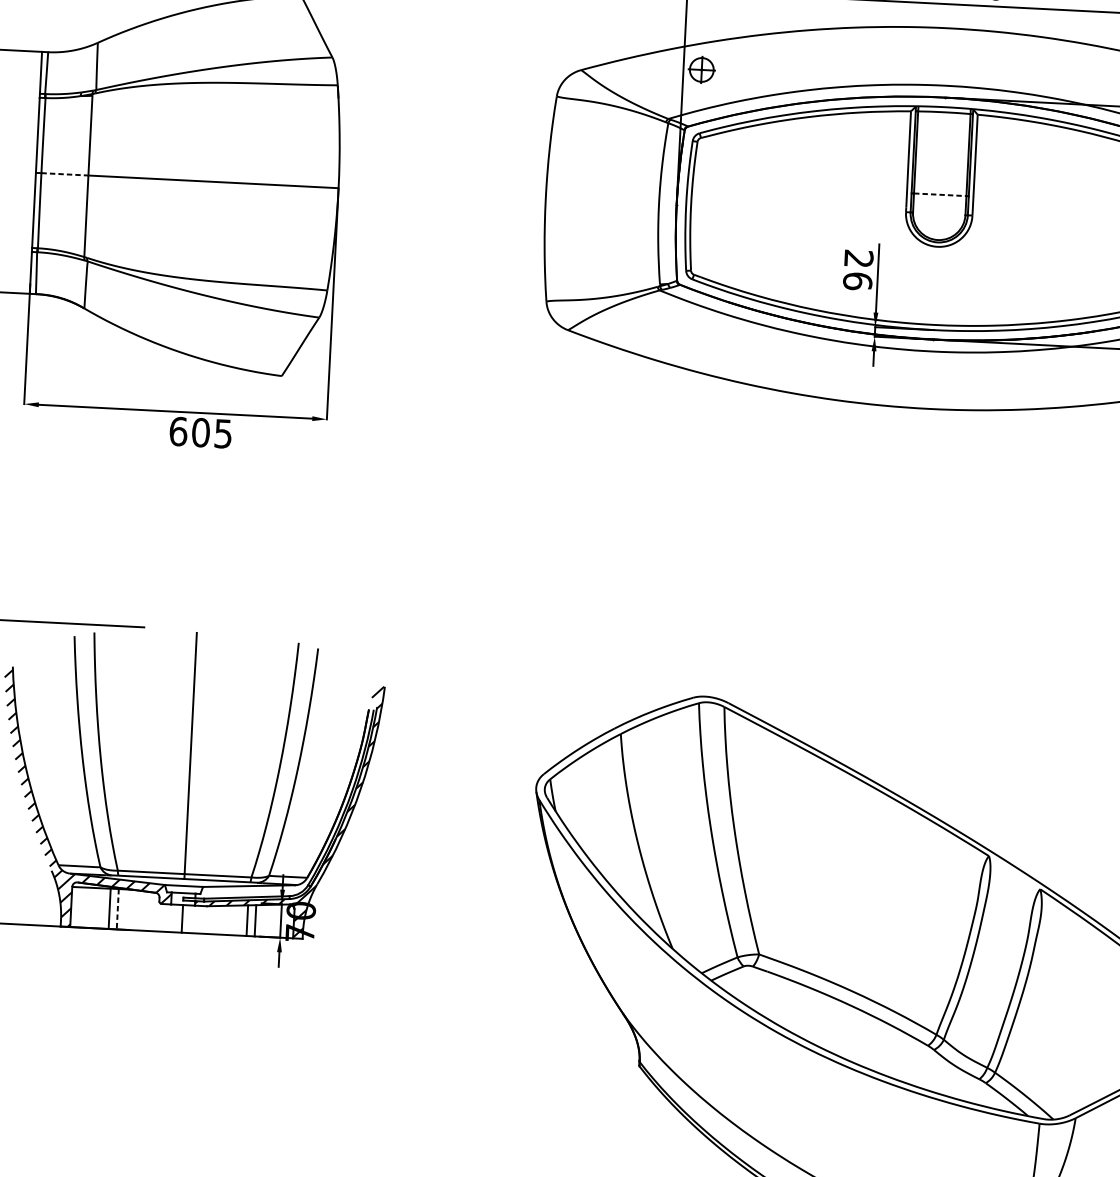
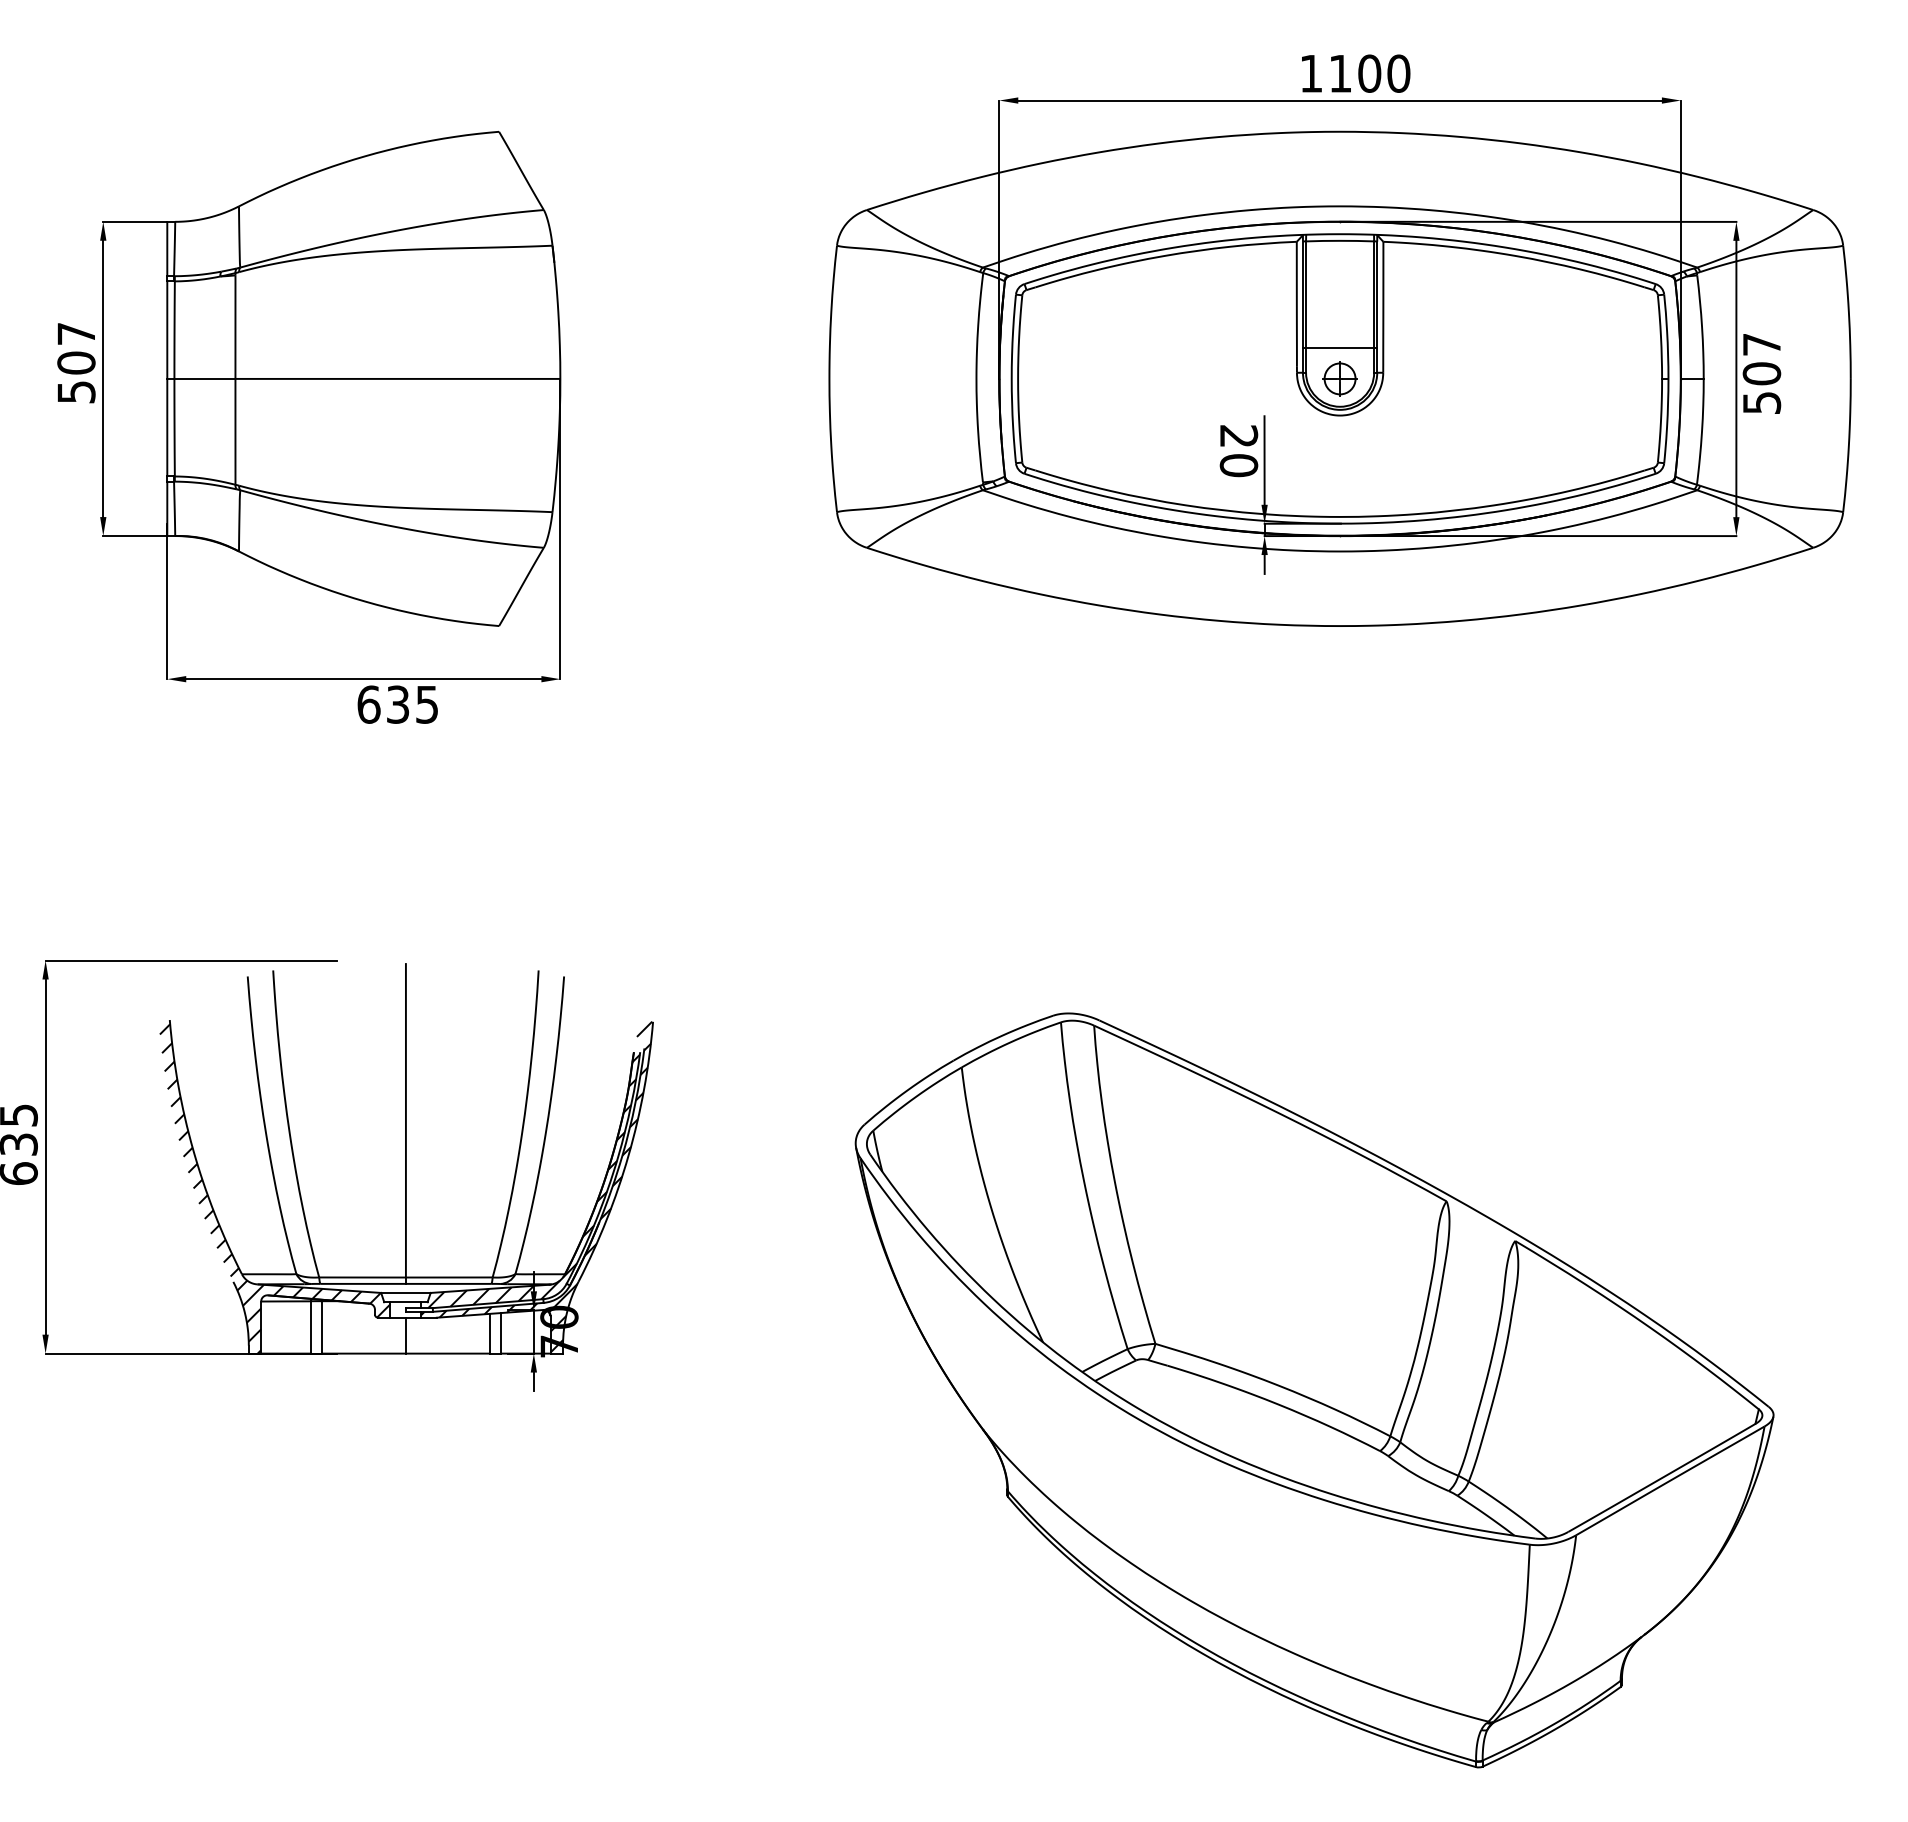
part: (701, 69) -> (1339, 378), moved
line: (64, 173) -> (204, 378), dashed -> solid
line: (940, 194) -> (1340, 347), dashed -> solid
text: (858, 281) -> (1239, 465), 26 -> 20
text: (200, 432) -> (397, 704), 605 -> 635
hatch: (286, 805) -> (533, 1181), added
line: (117, 909) -> (321, 1327), dashed -> solid

